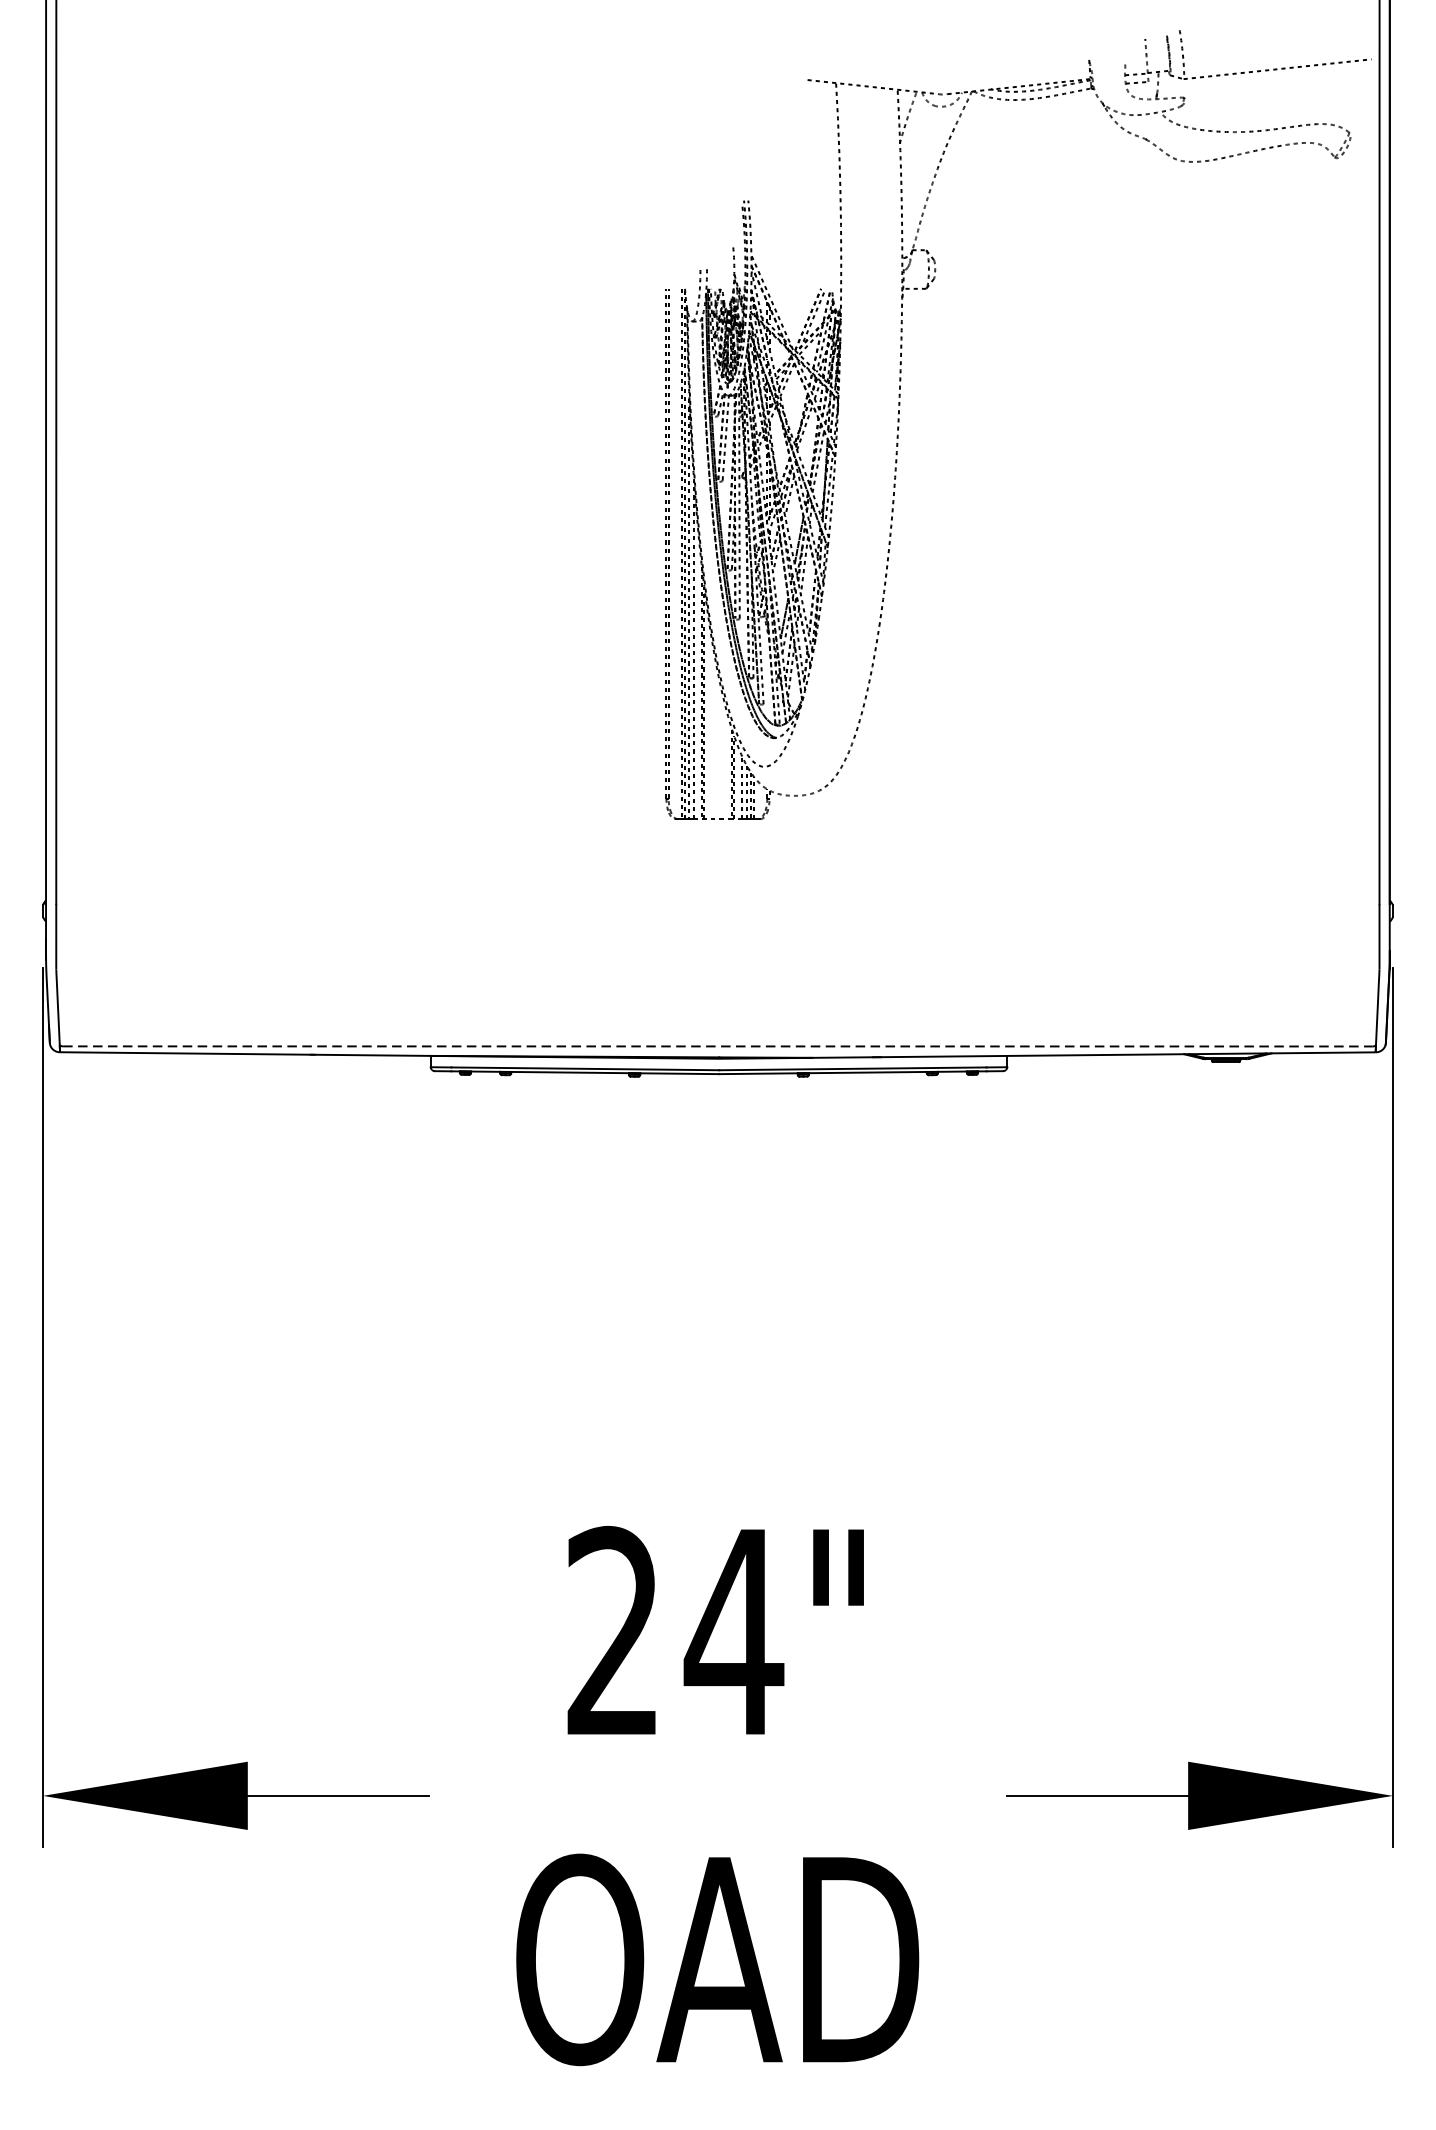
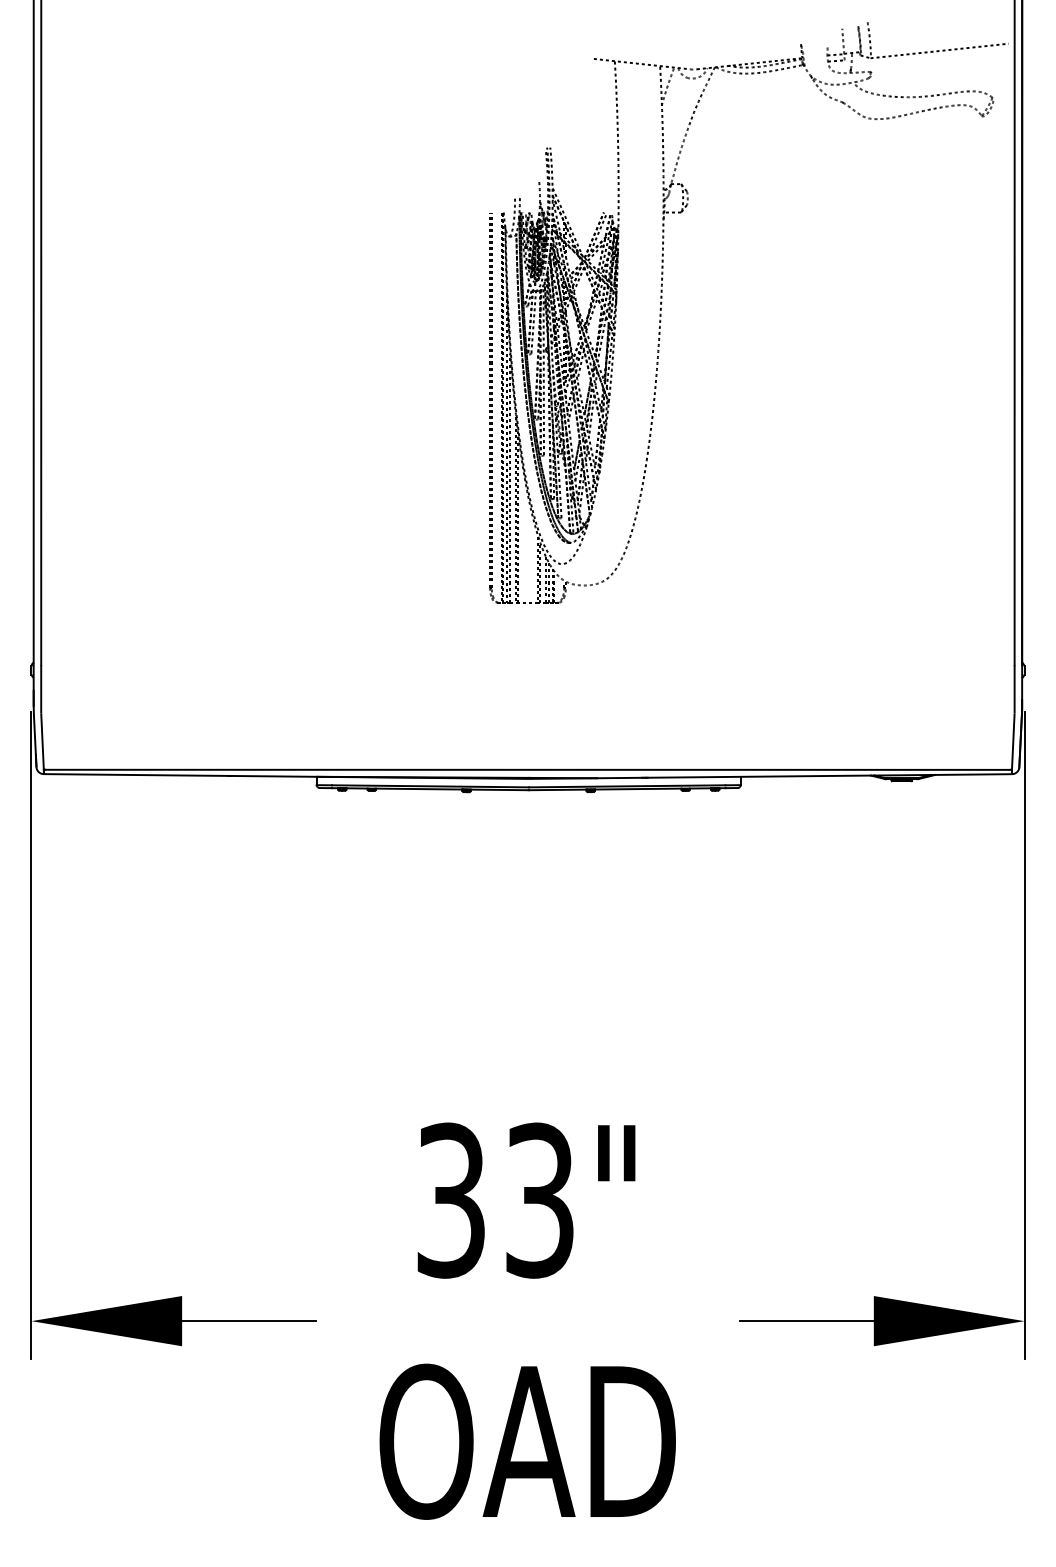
line: (717, 1045) -> (527, 769), dashed -> solid
text: (675, 1631) -> (496, 1200), 24" -> 33"

